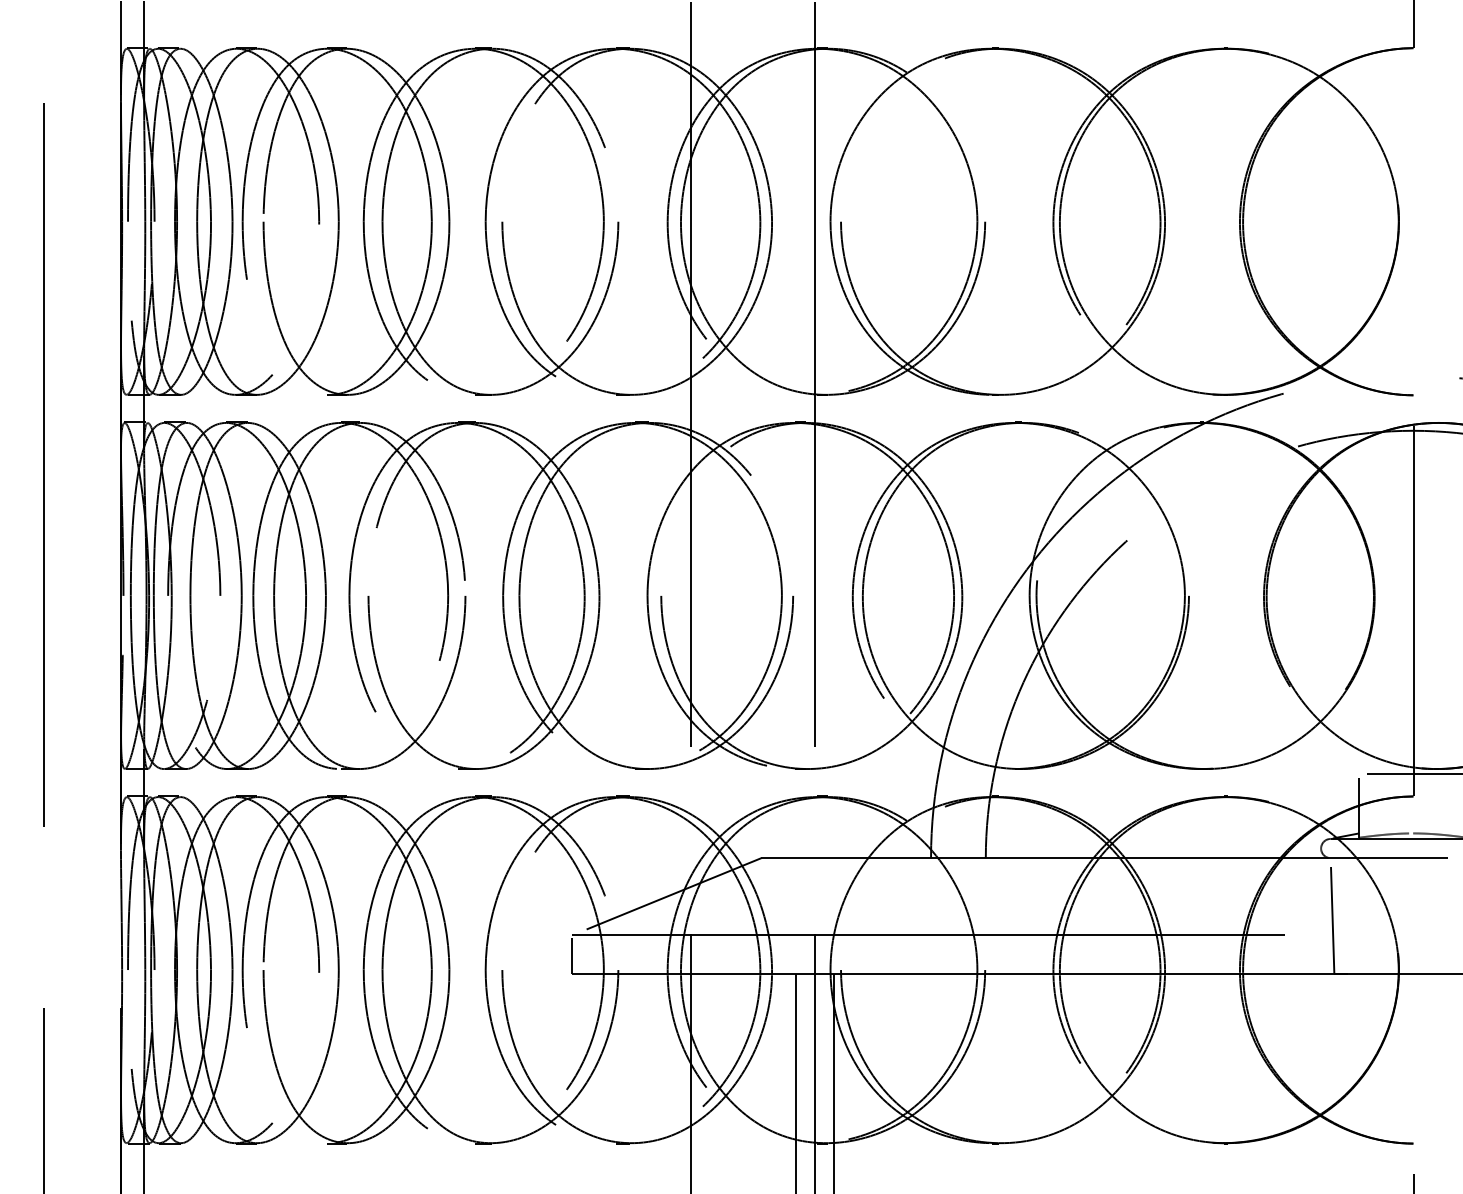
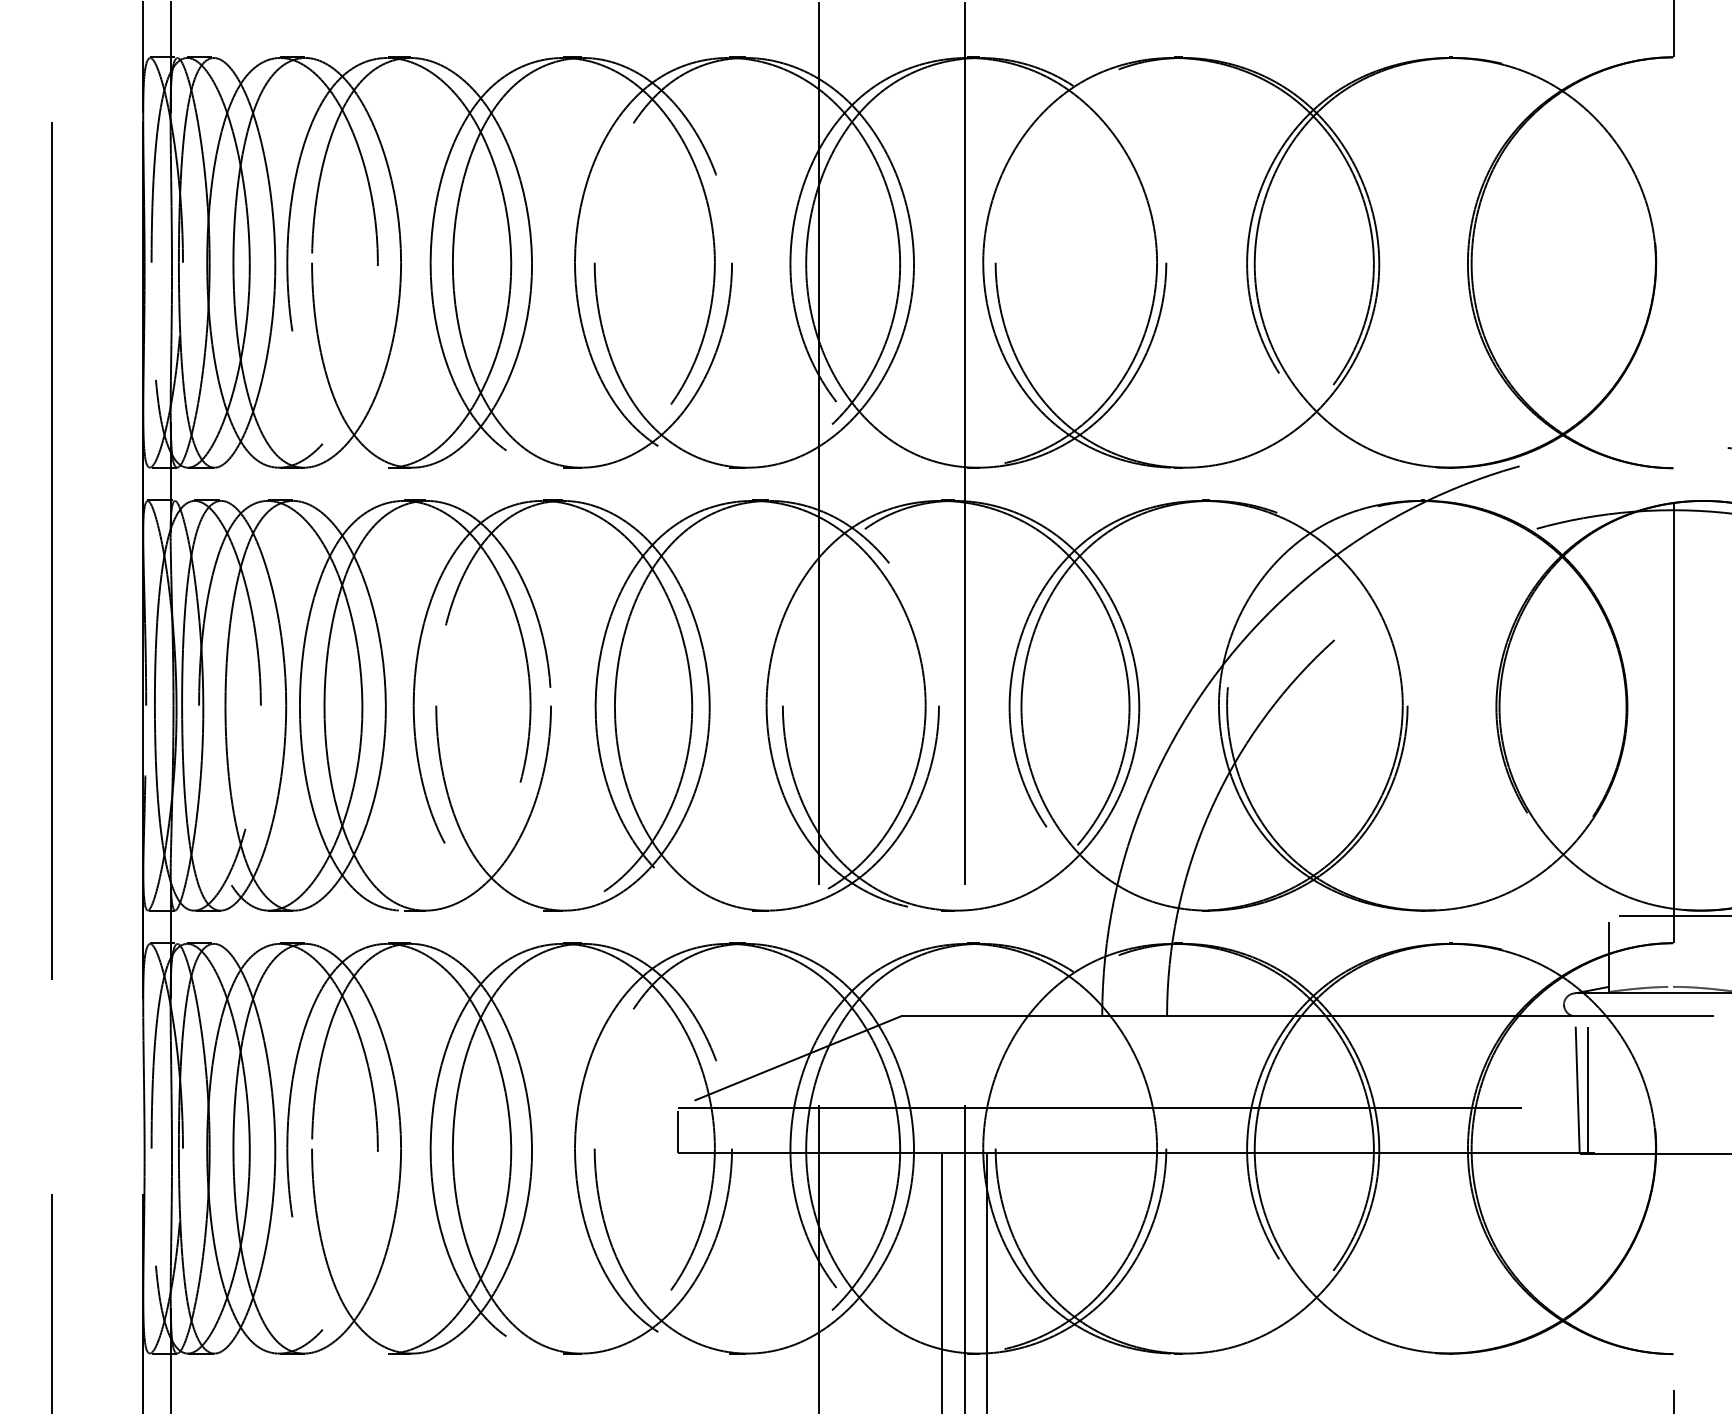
line: (1340, 915) -> (1587, 1084), added

